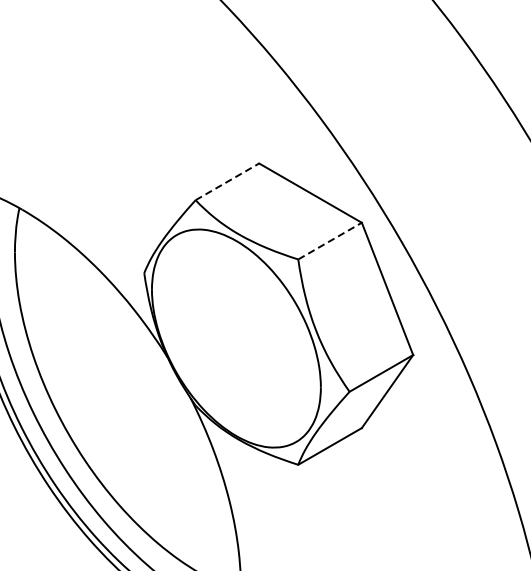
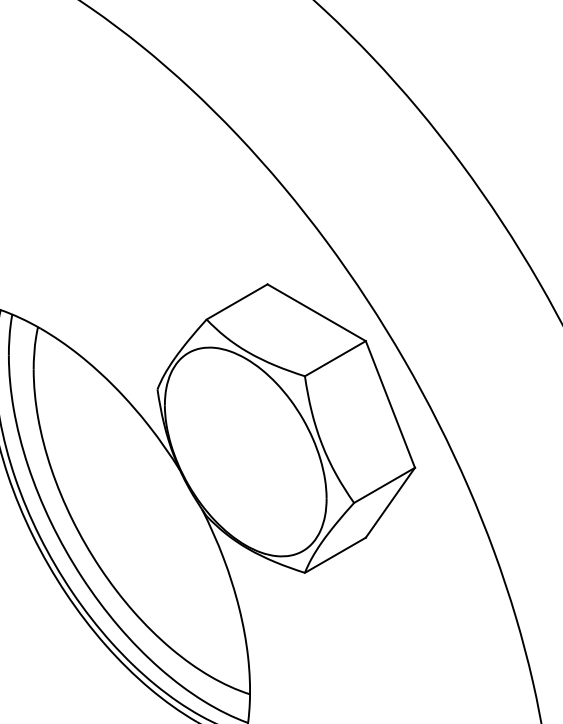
line: (227, 181) -> (237, 301), dashed -> solid
line: (330, 240) -> (335, 358), dashed -> solid

